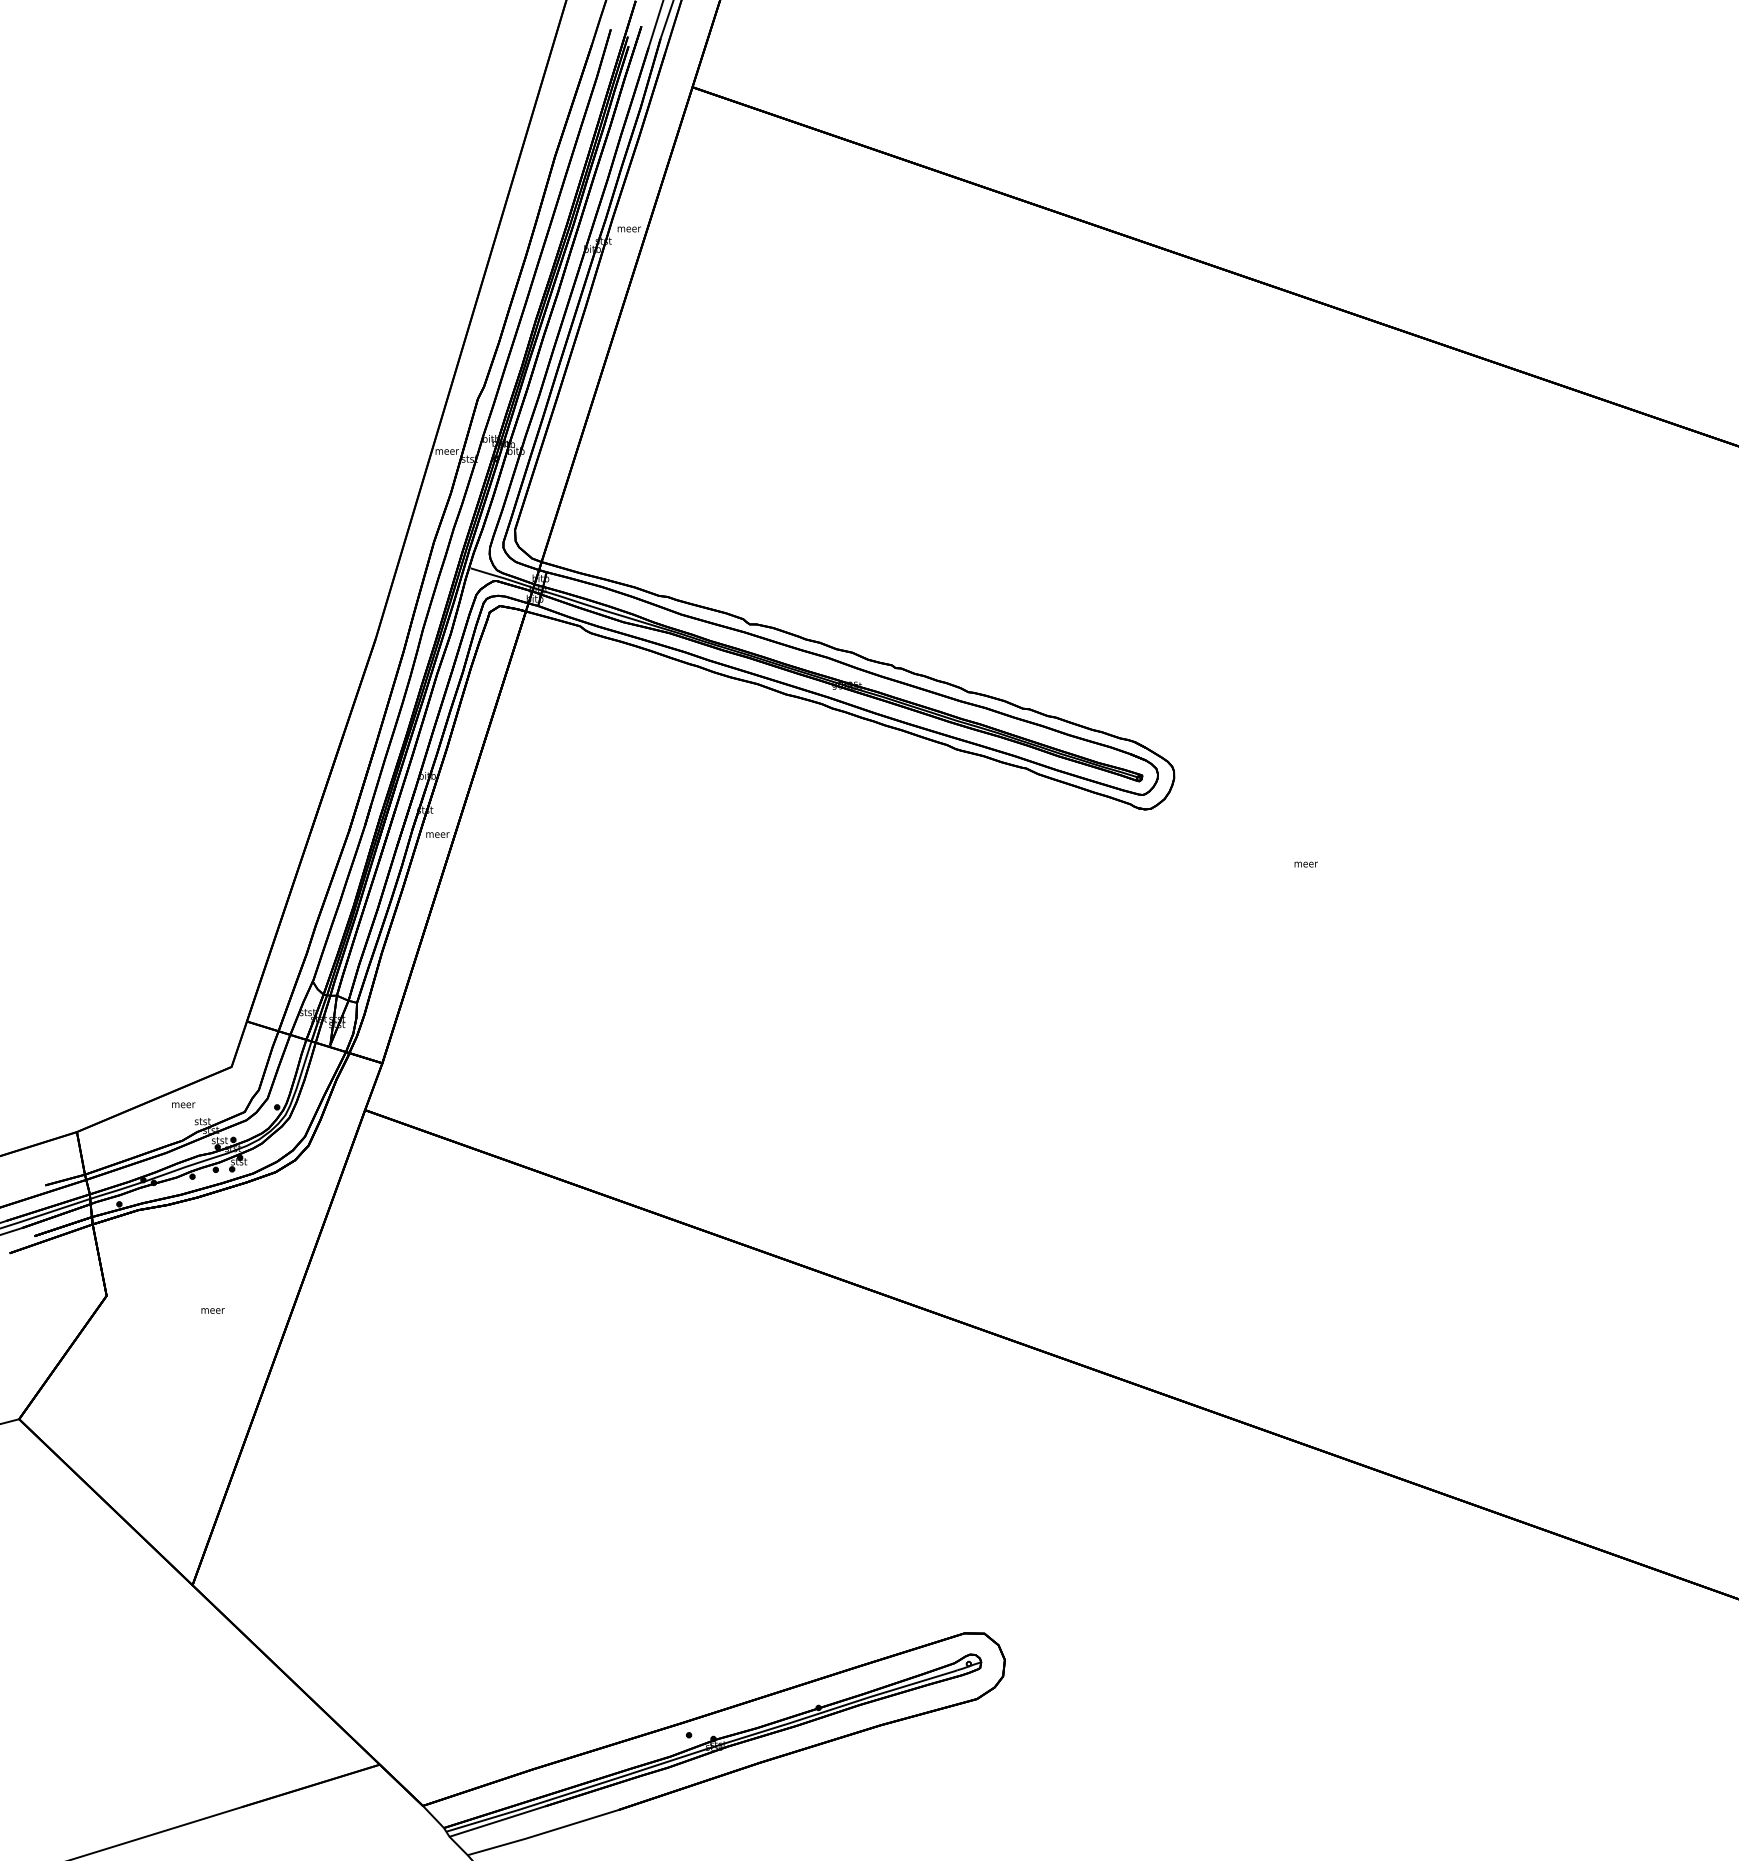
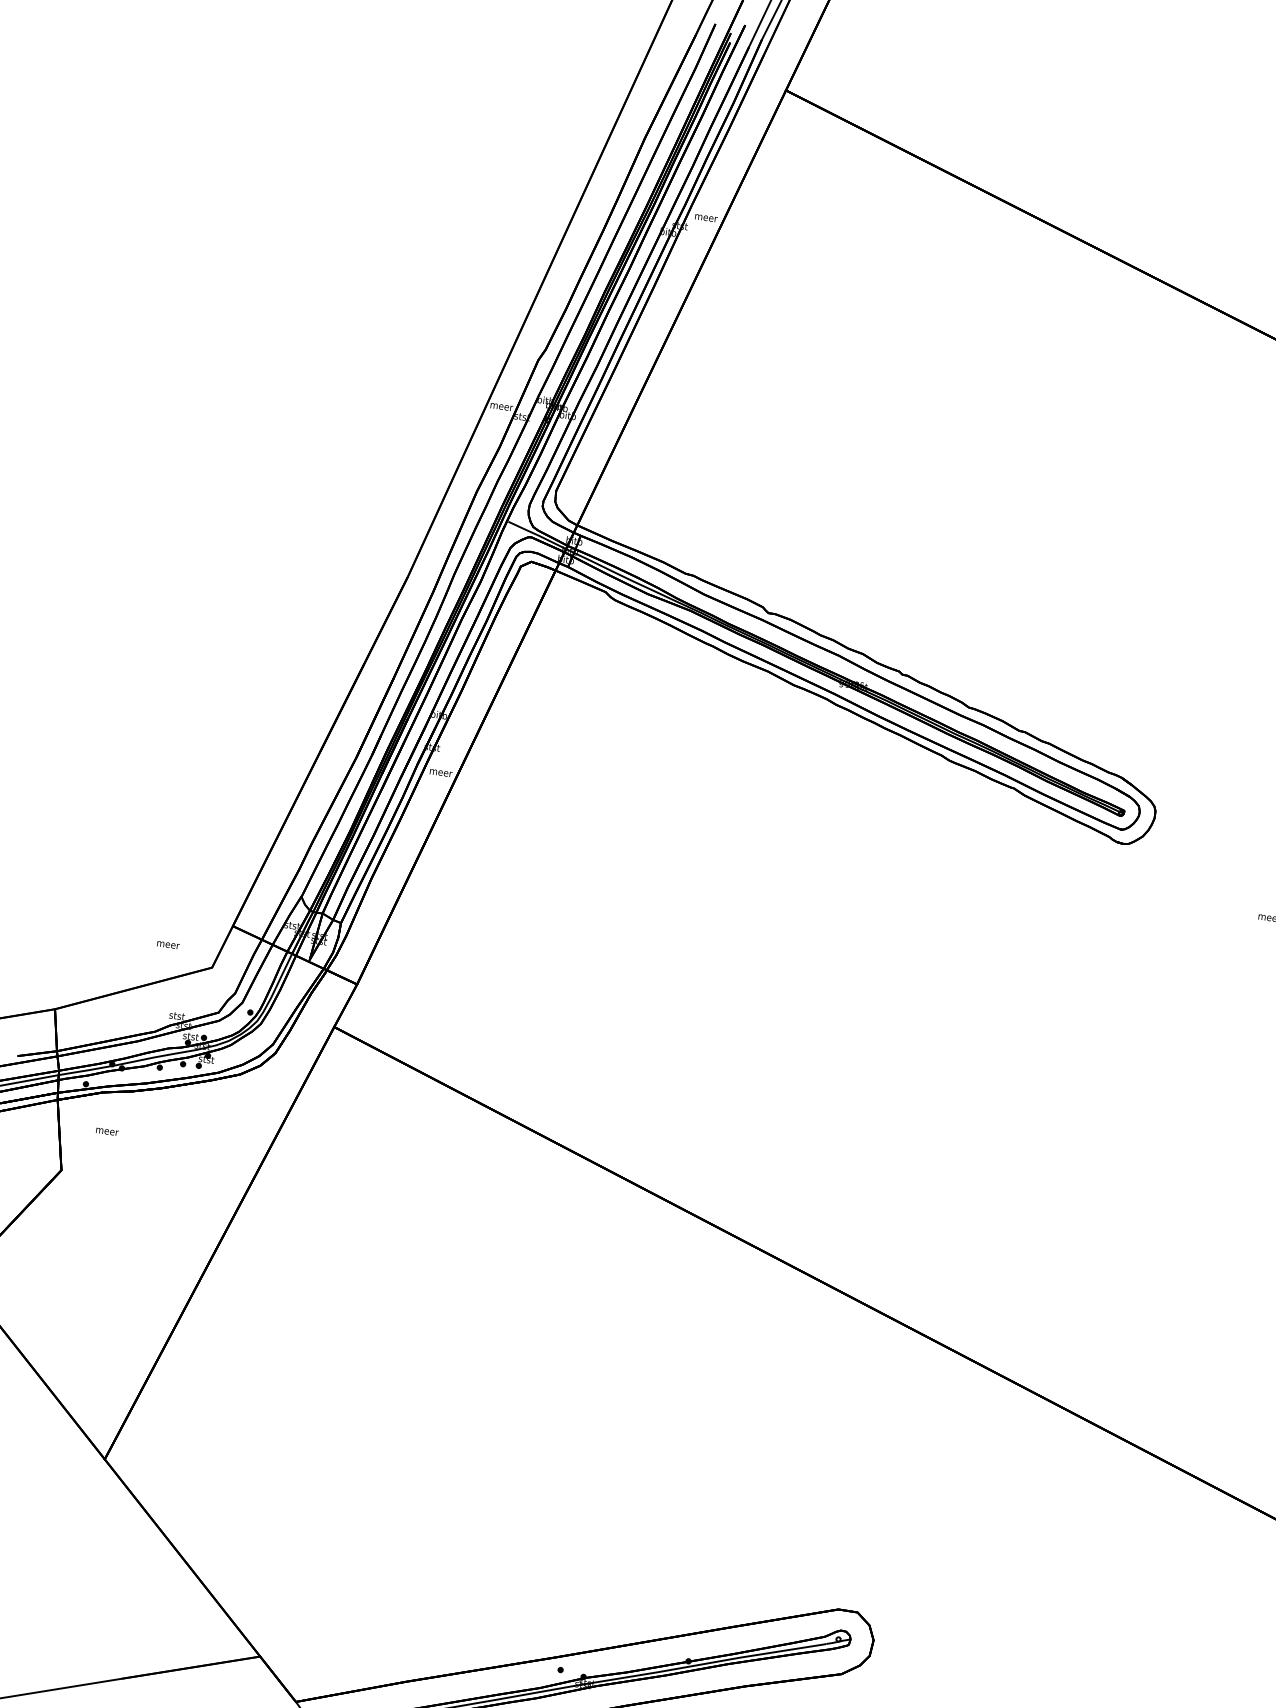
text: (183, 1105) -> (168, 945), moved
text: (212, 1310) -> (106, 1131), moved

